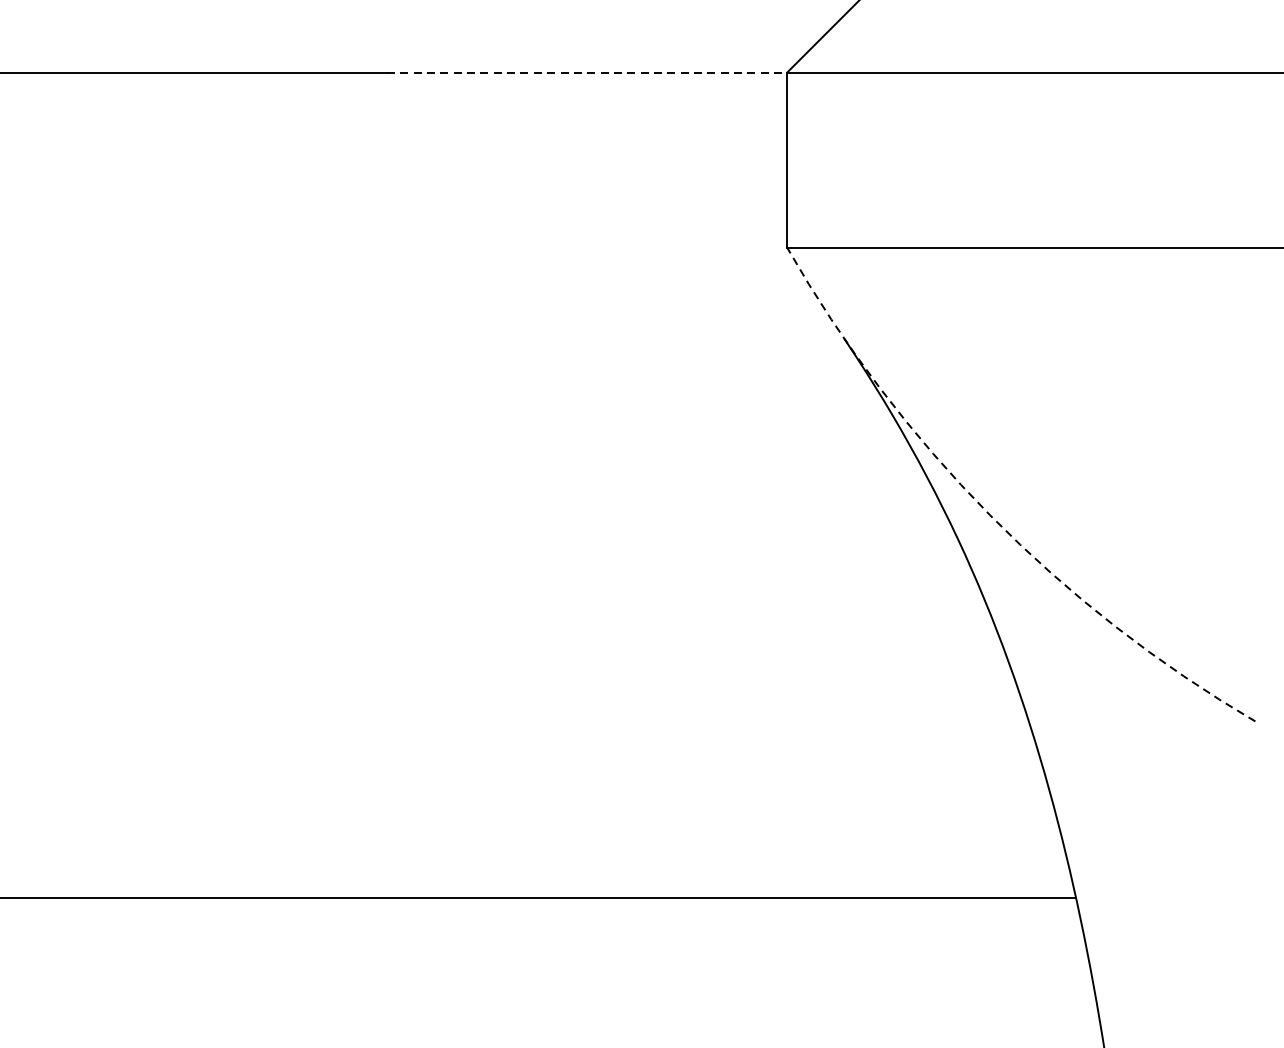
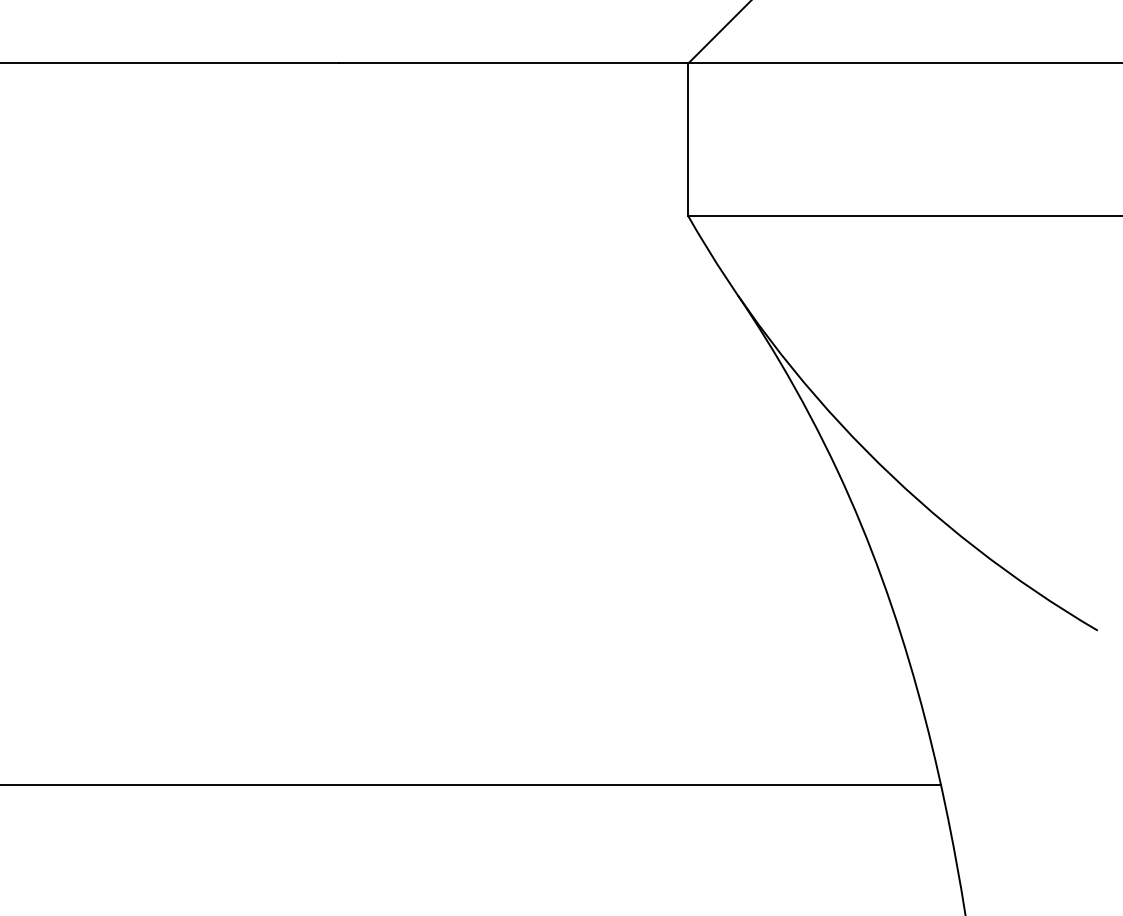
line: (587, 72) -> (513, 63), dashed -> solid
arc: (989, 515) -> (865, 450), dashed -> solid

